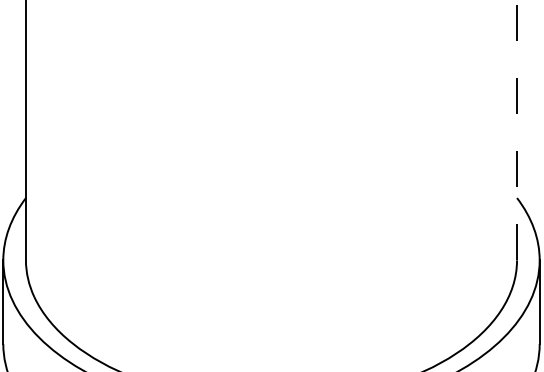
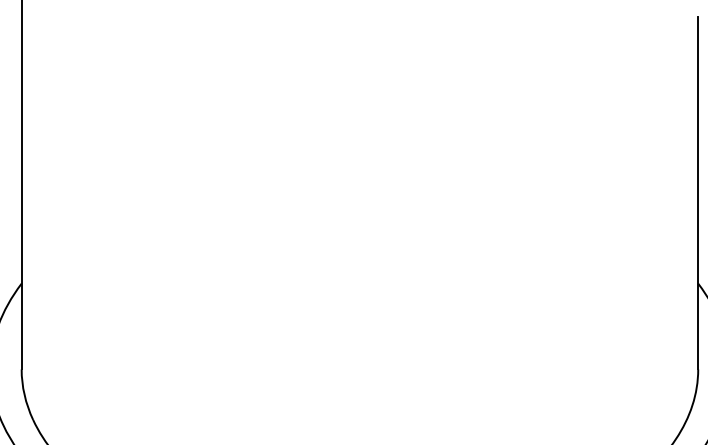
line: (517, 132) -> (698, 193), dashed -> solid

